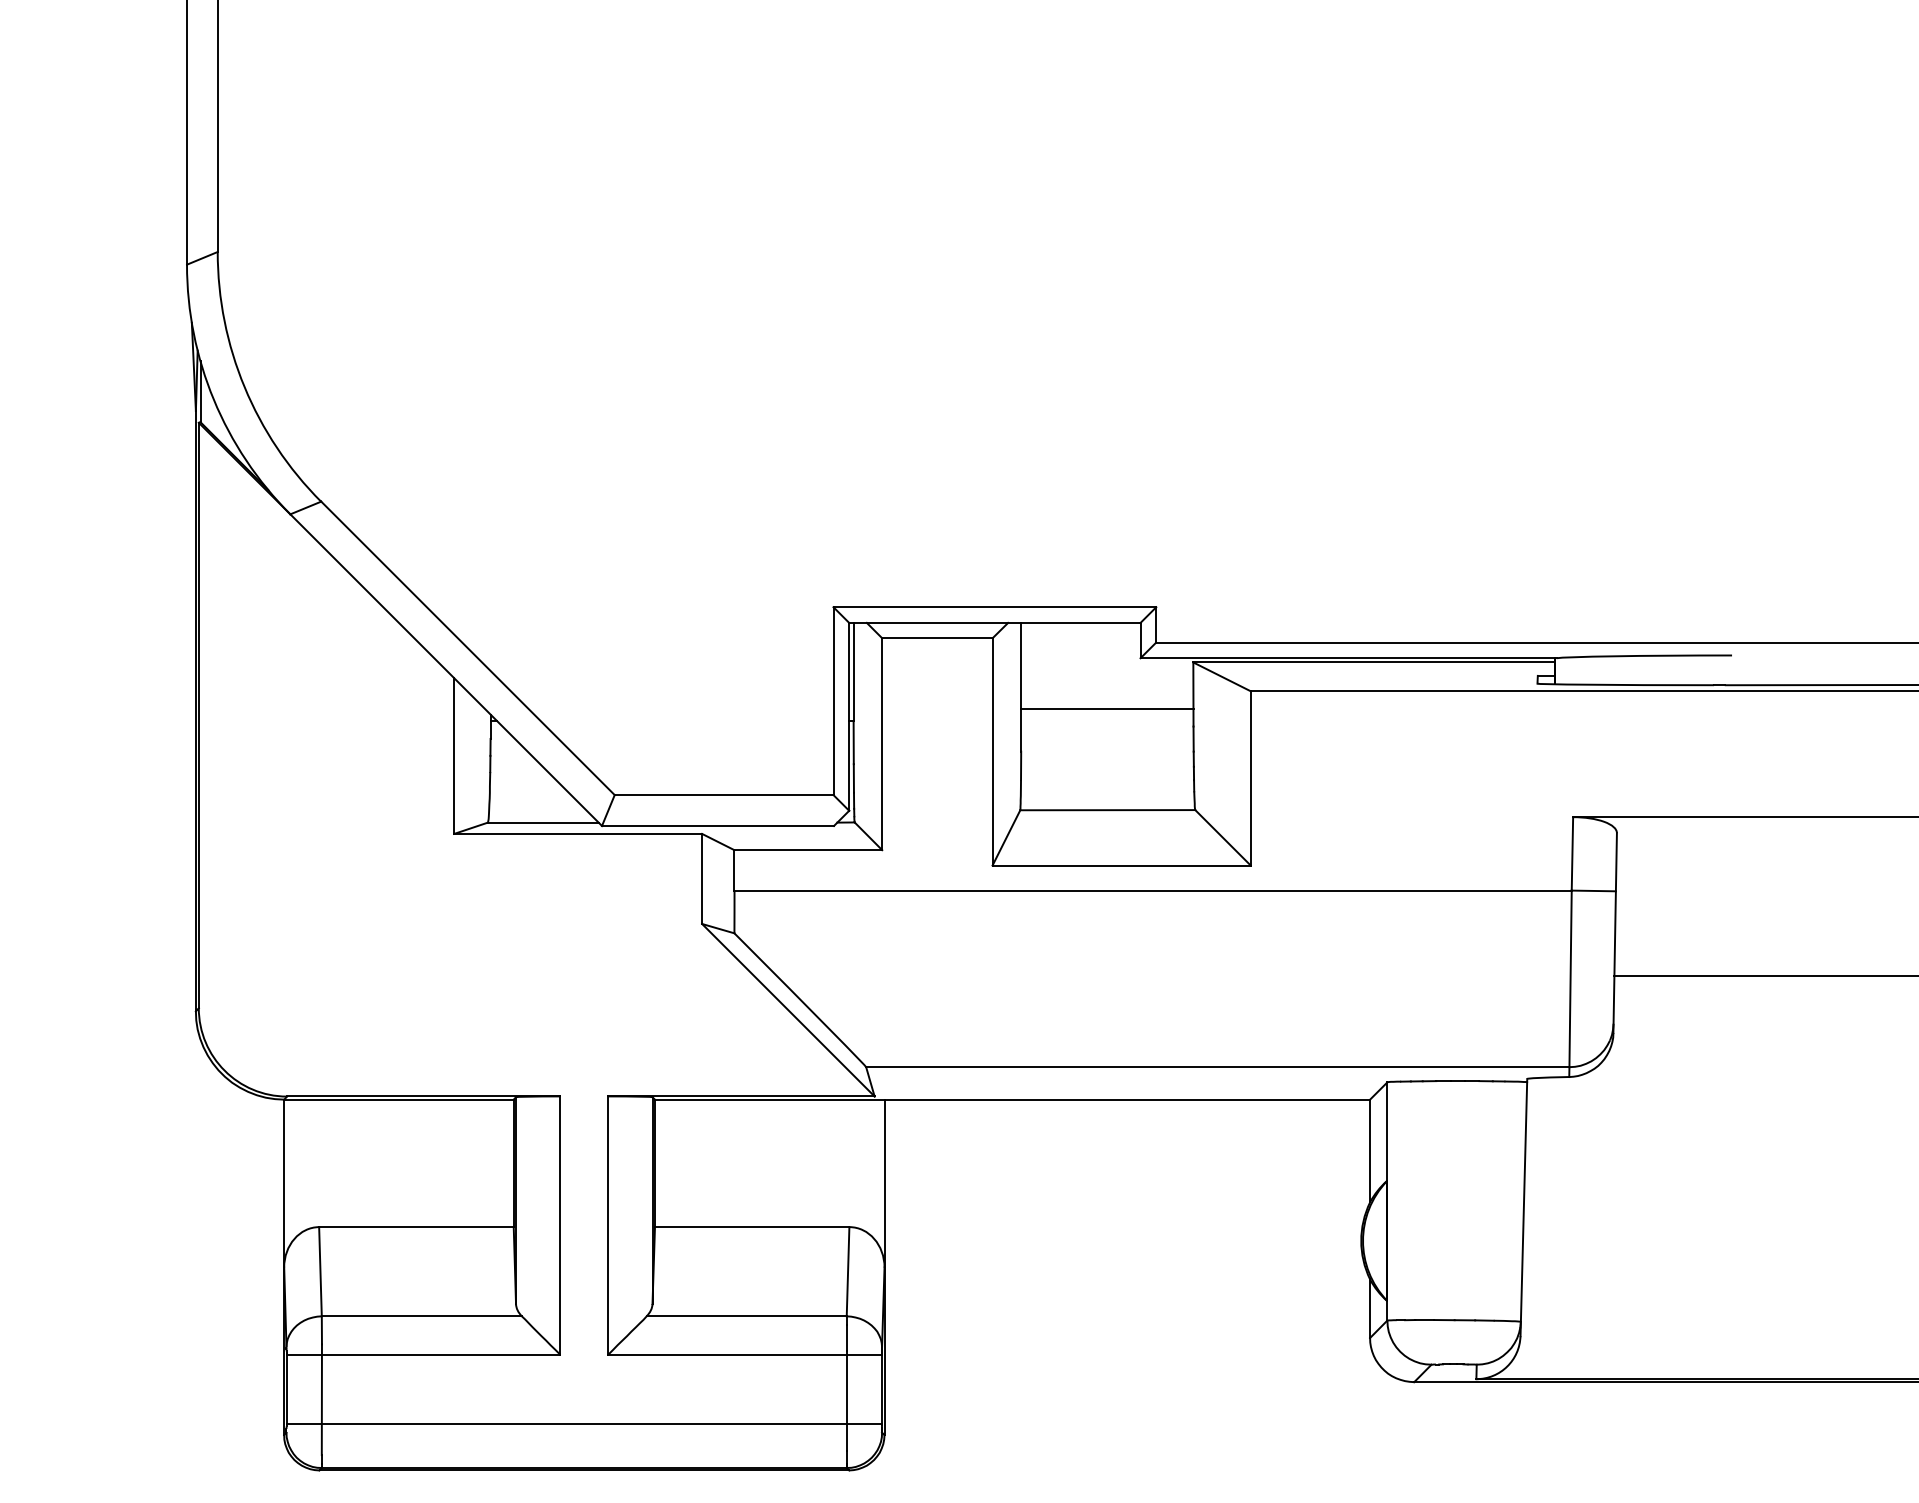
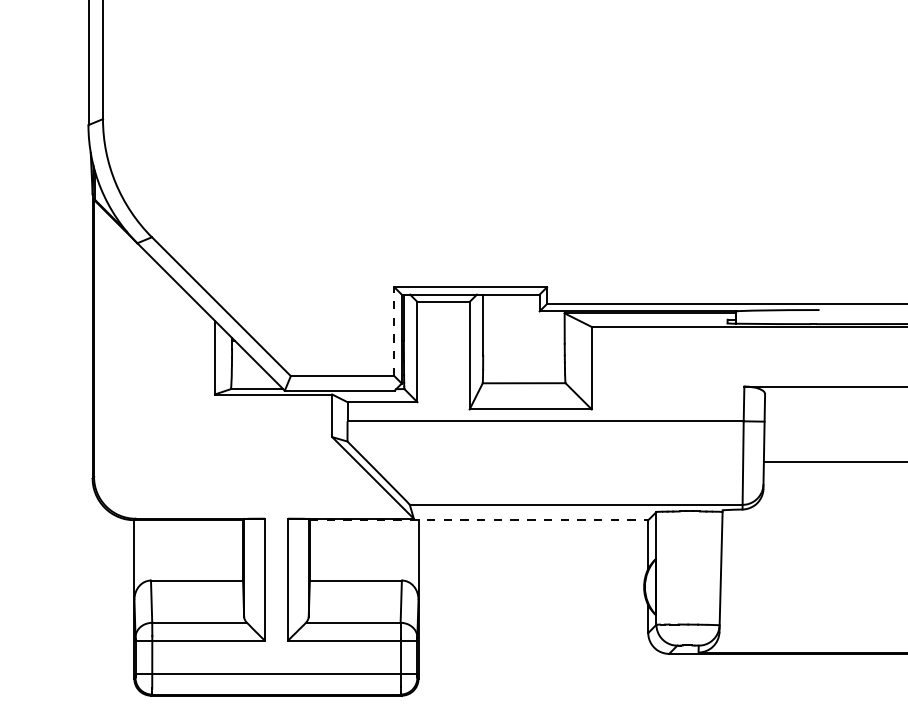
line: (833, 700) -> (394, 331), solid -> dashed
line: (1106, 709) -> (523, 335), removed
line: (1013, 1100) -> (479, 520), solid -> dashed

